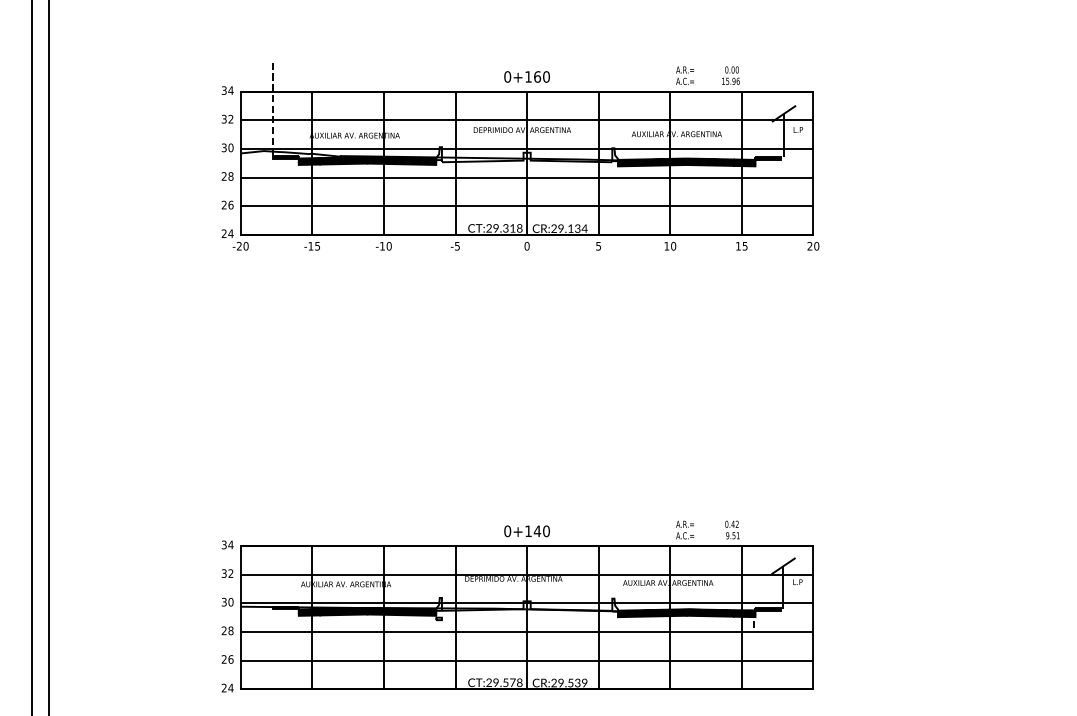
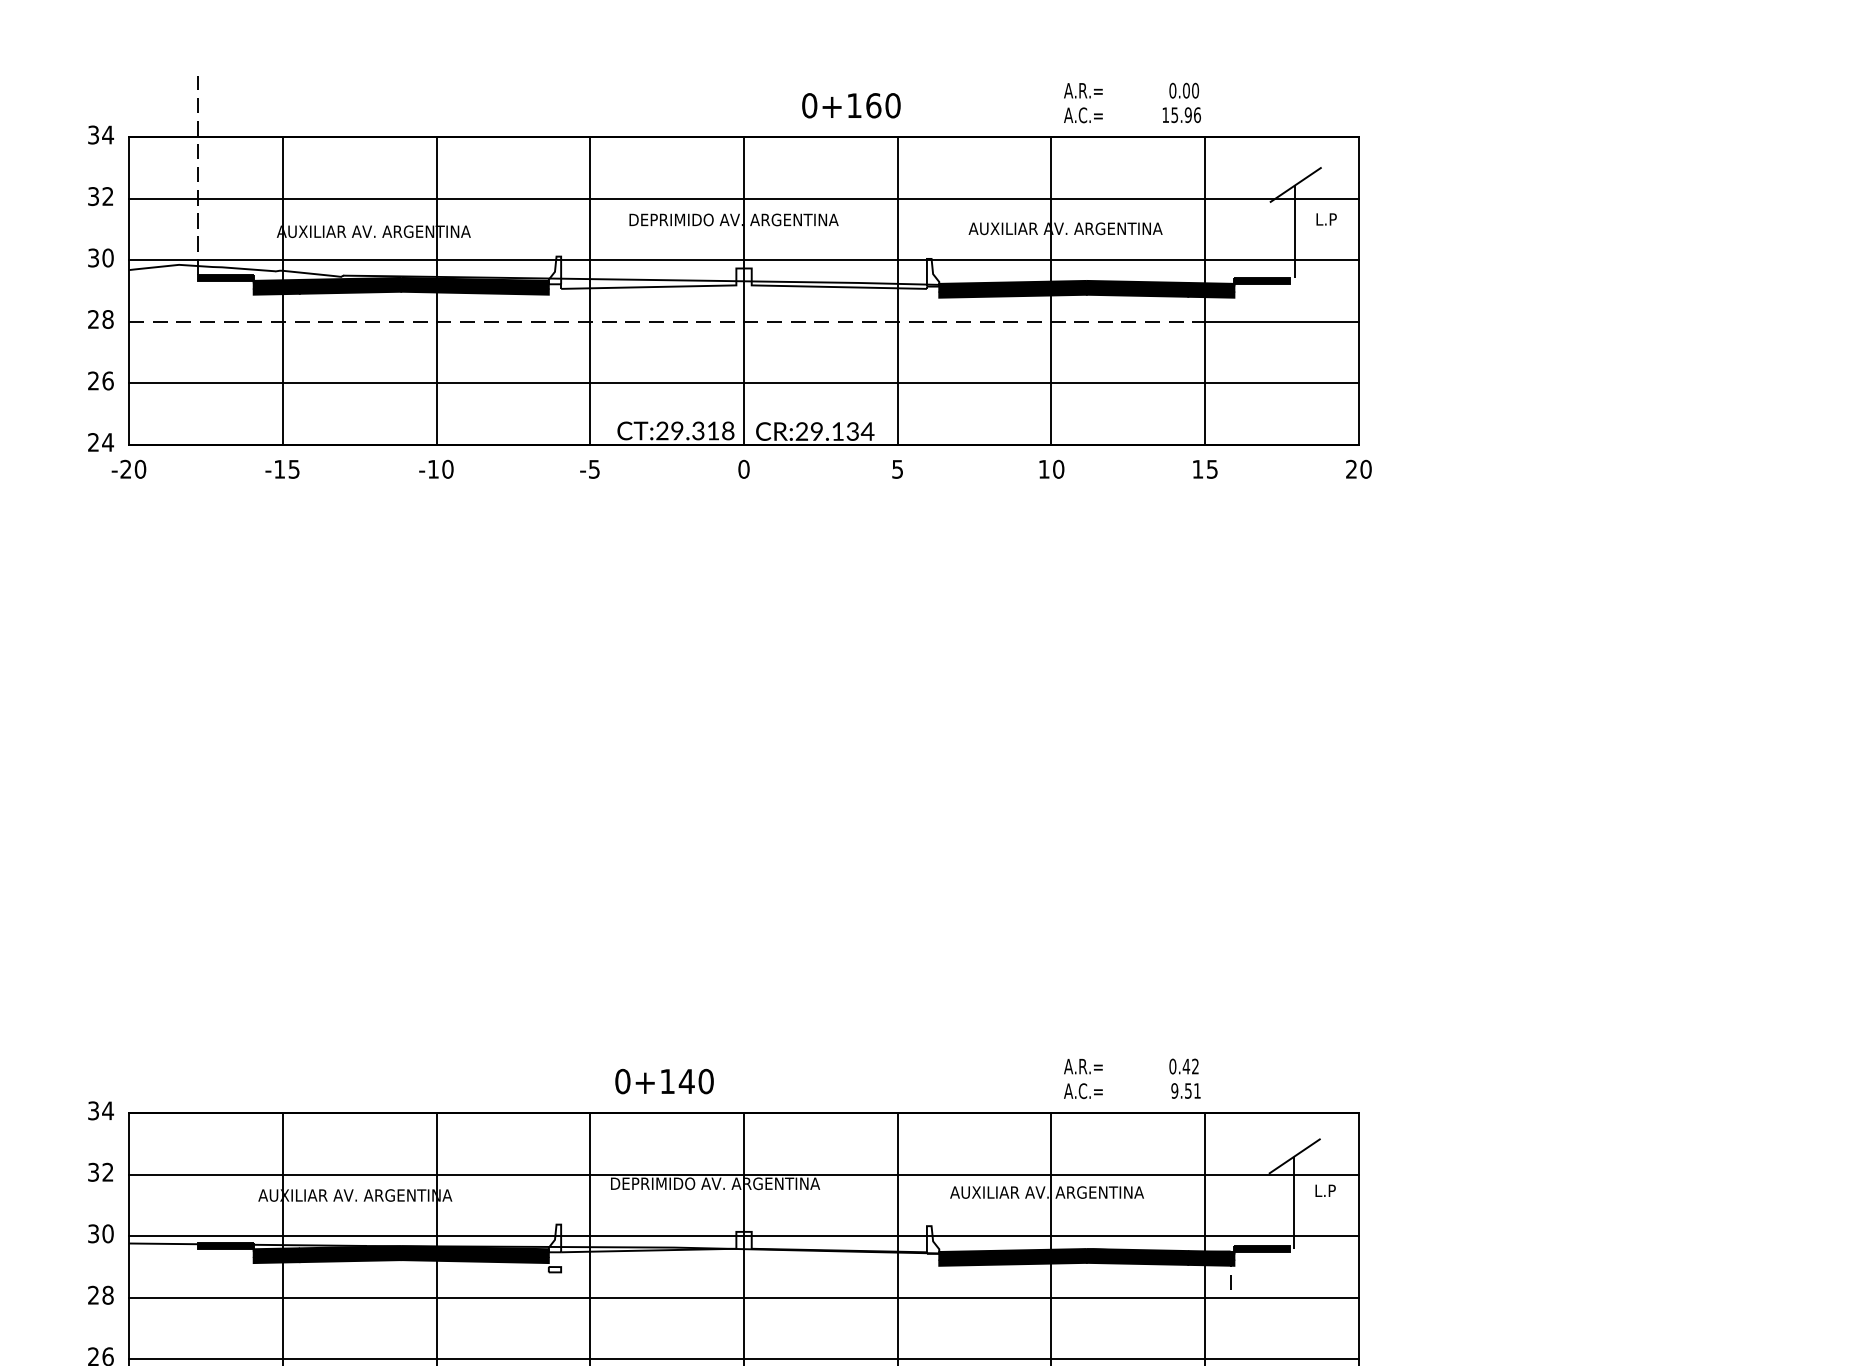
text: (526, 76) -> (850, 104), moved
line: (491, 177) -> (667, 321), solid -> dashed
text: (526, 531) -> (663, 1081), moved

